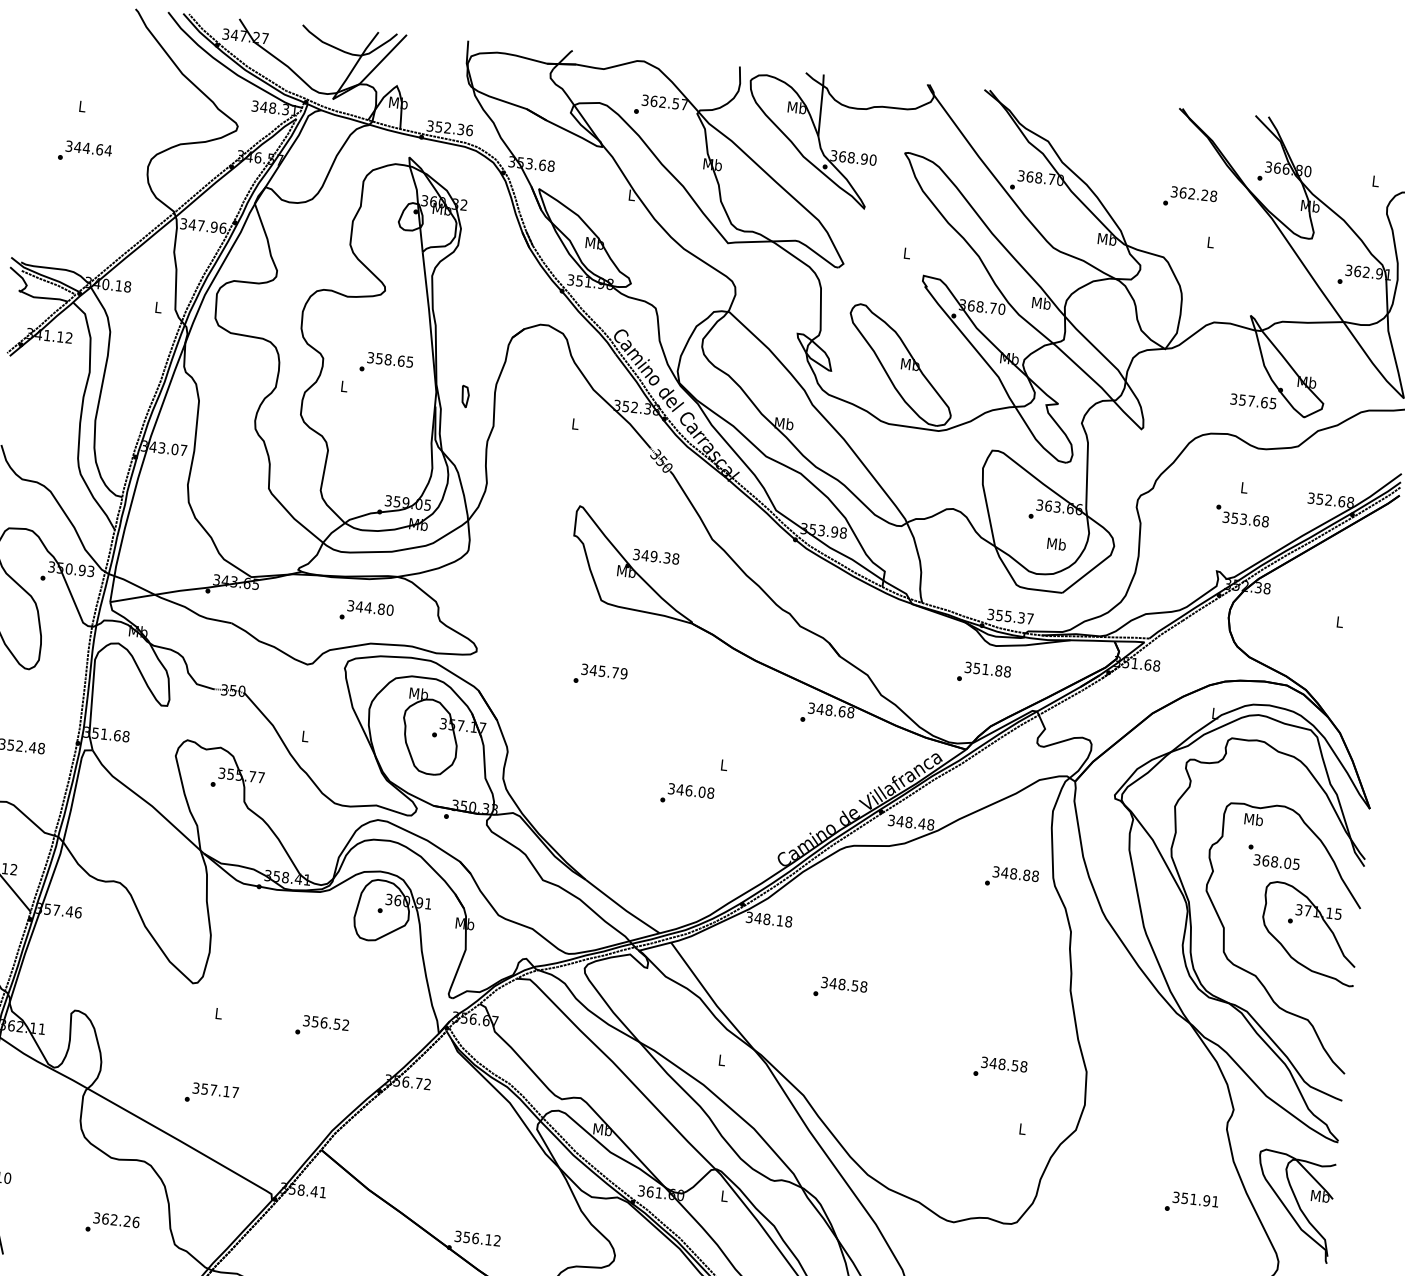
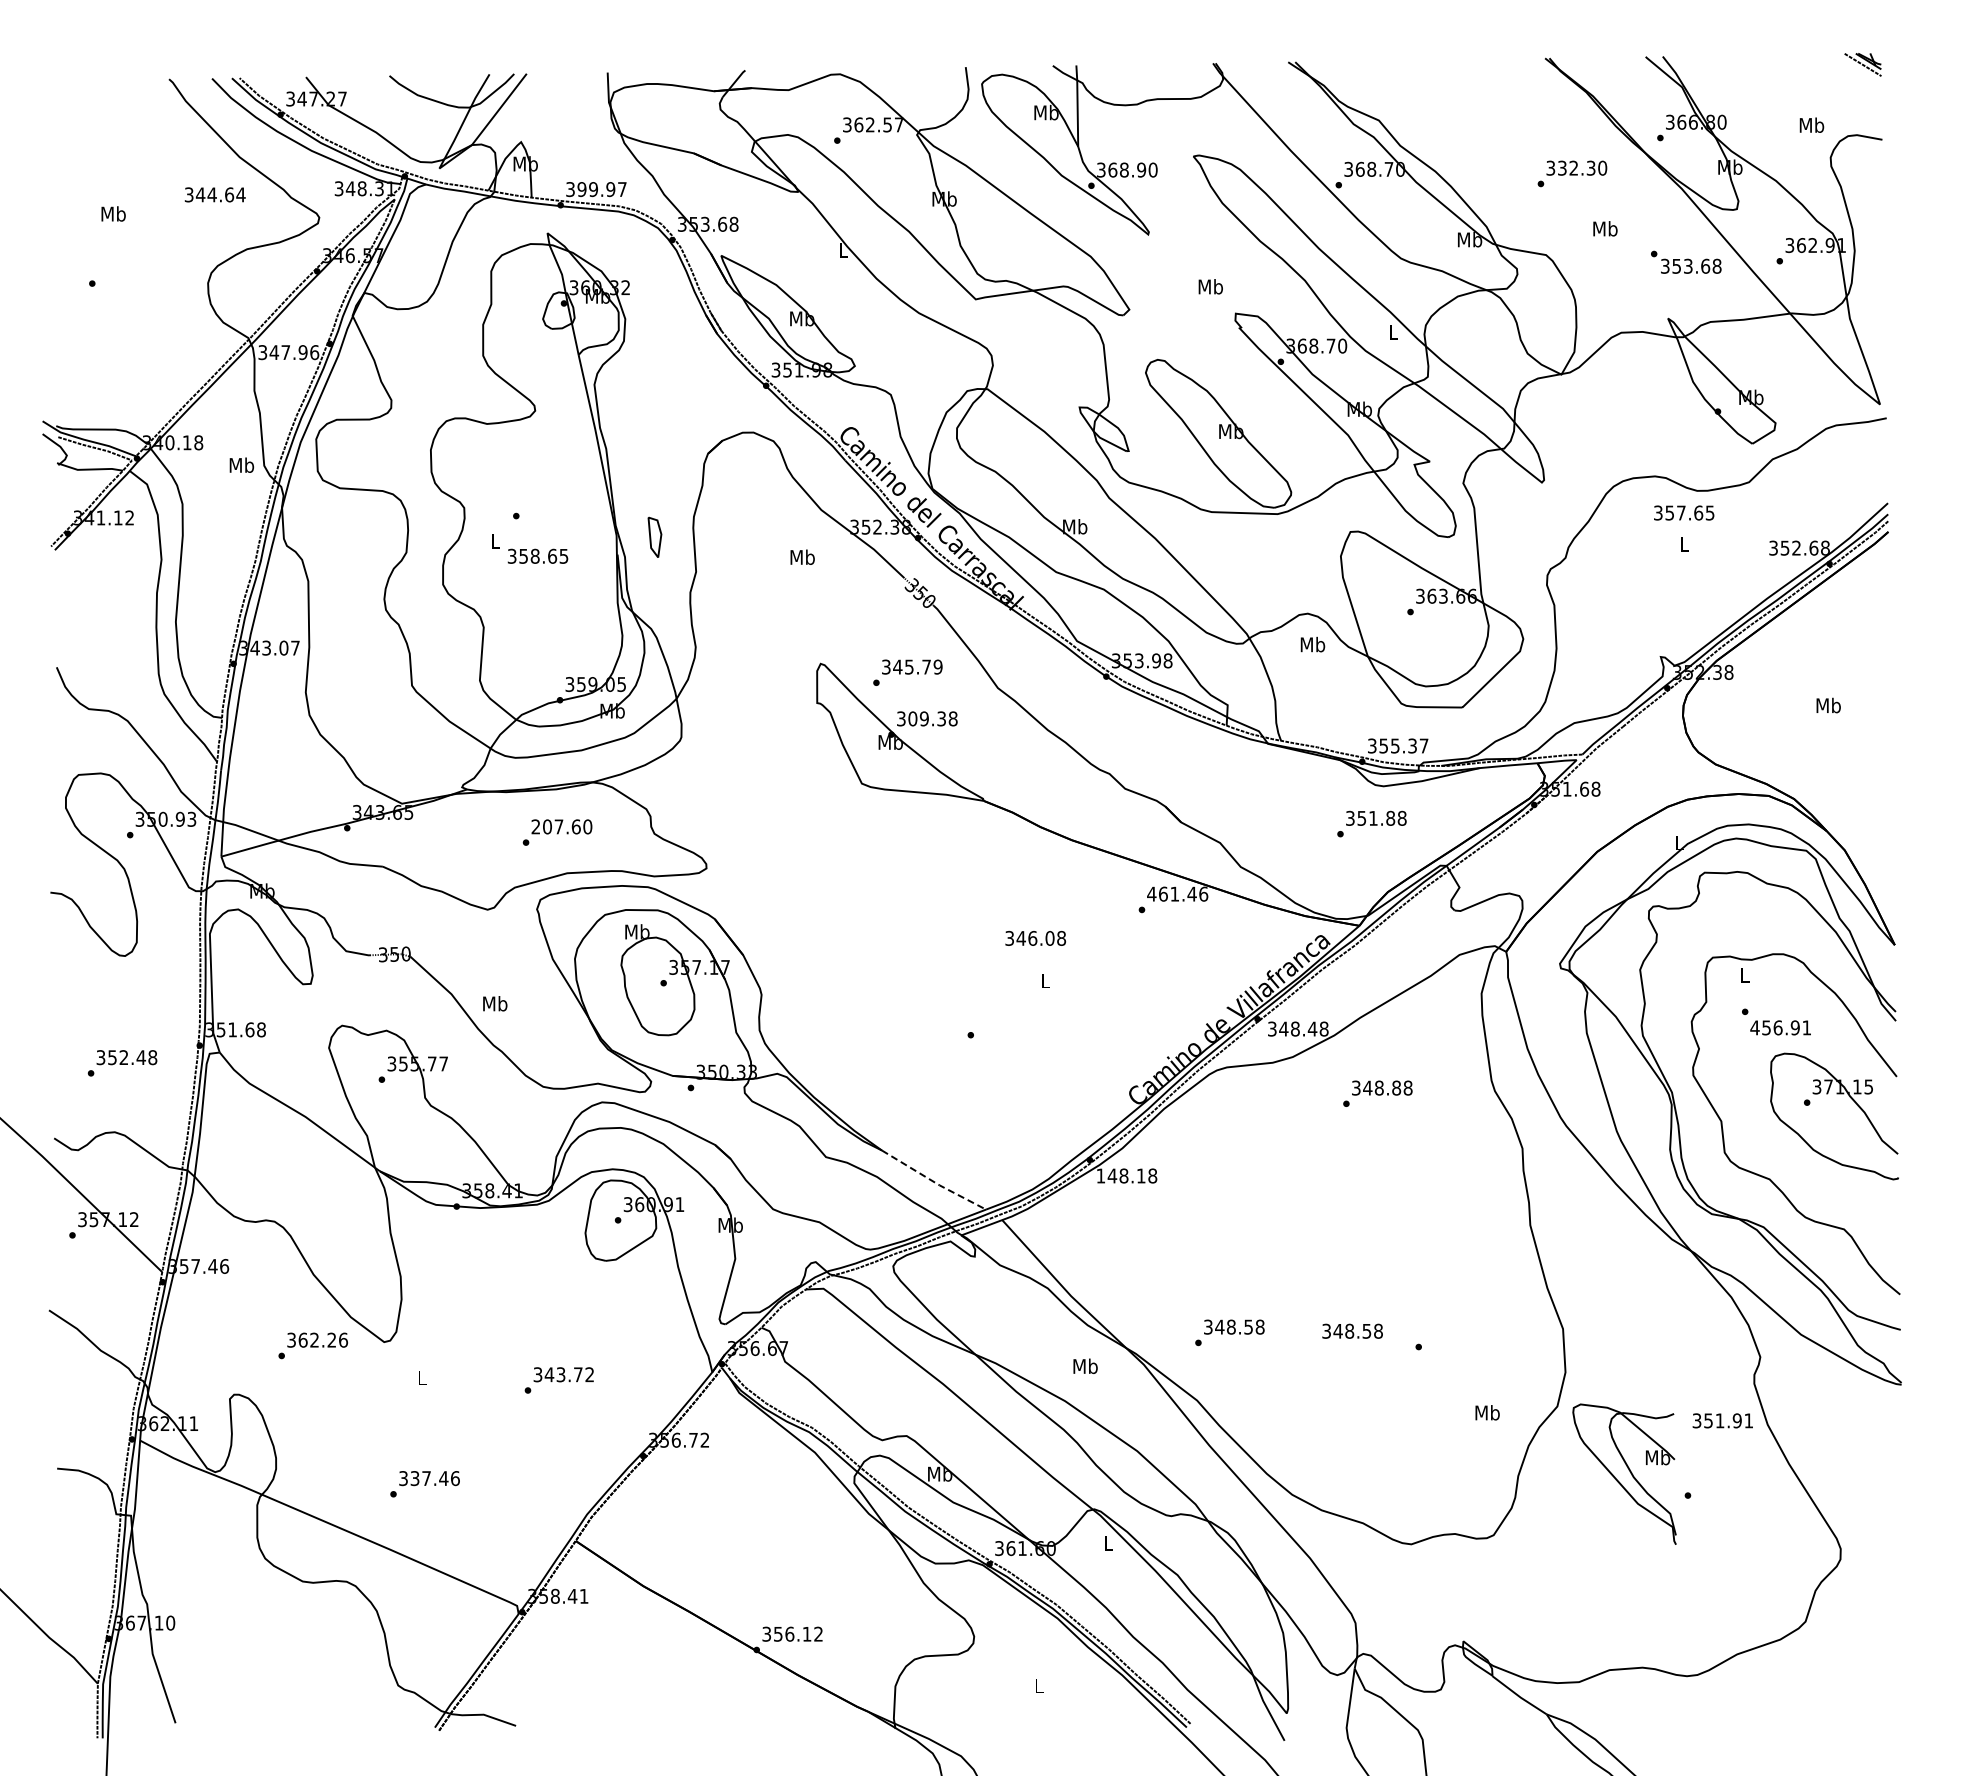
text: (82, 106) -> (113, 213), L -> Mb
text: (453, 128) -> (601, 189), 352.36 -> 399.97
text: (88, 148) -> (214, 194), moved
text: (1375, 180) -> (1811, 124), L -> Mb
text: (1198, 194) -> (1582, 167), 362.28 -> 332.30
text: (1210, 242) -> (1605, 228), L -> Mb
text: (906, 253) -> (1210, 286), L -> Mb
text: (1041, 303) -> (1393, 332), Mb -> L
text: (158, 306) -> (241, 464), L -> Mb
text: (390, 359) -> (537, 555), moved
part: (464, 396) -> (654, 537), size x1.4
text: (1253, 401) -> (1684, 512), moved
text: (575, 423) -> (802, 556), L -> Mb
text: (1242, 515) -> (1686, 261), moved
text: (1056, 543) -> (1312, 644), moved
text: (645, 555) -> (912, 718), 349.38 -> 309.38
text: (365, 607) -> (555, 826), 344.80 -> 207.60
text: (1339, 622) -> (1828, 705), L -> Mb
text: (600, 675) -> (907, 672), moved
text: (831, 709) -> (1177, 893), 348.68 -> 461.46
text: (305, 736) -> (495, 1003), L -> Mb
text: (691, 790) -> (1035, 937), moved
text: (1253, 819) -> (1744, 975), Mb -> L
text: (1276, 861) -> (1780, 1027), 368.05 -> 456.91
text: (1011, 877) -> (1377, 1093), moved
line: (622, 907) -> (933, 1181), solid -> dashed
text: (749, 917) -> (1100, 1175), 348.18 -> 148.18
text: (840, 988) -> (1229, 1332), moved
text: (325, 1022) -> (563, 1374), 356.52 -> 343.72
text: (721, 1060) -> (1085, 1366), L -> Mb
text: (1004, 1064) -> (1352, 1330), moved
text: (220, 1090) -> (435, 1478), 357.17 -> 337.46
text: (1022, 1128) -> (1487, 1412), L -> Mb
text: (1195, 1199) -> (1722, 1420), moved
part: (1293, 1205) -> (1624, 1473), moved
text: (112, 1223) -> (312, 1345), moved

